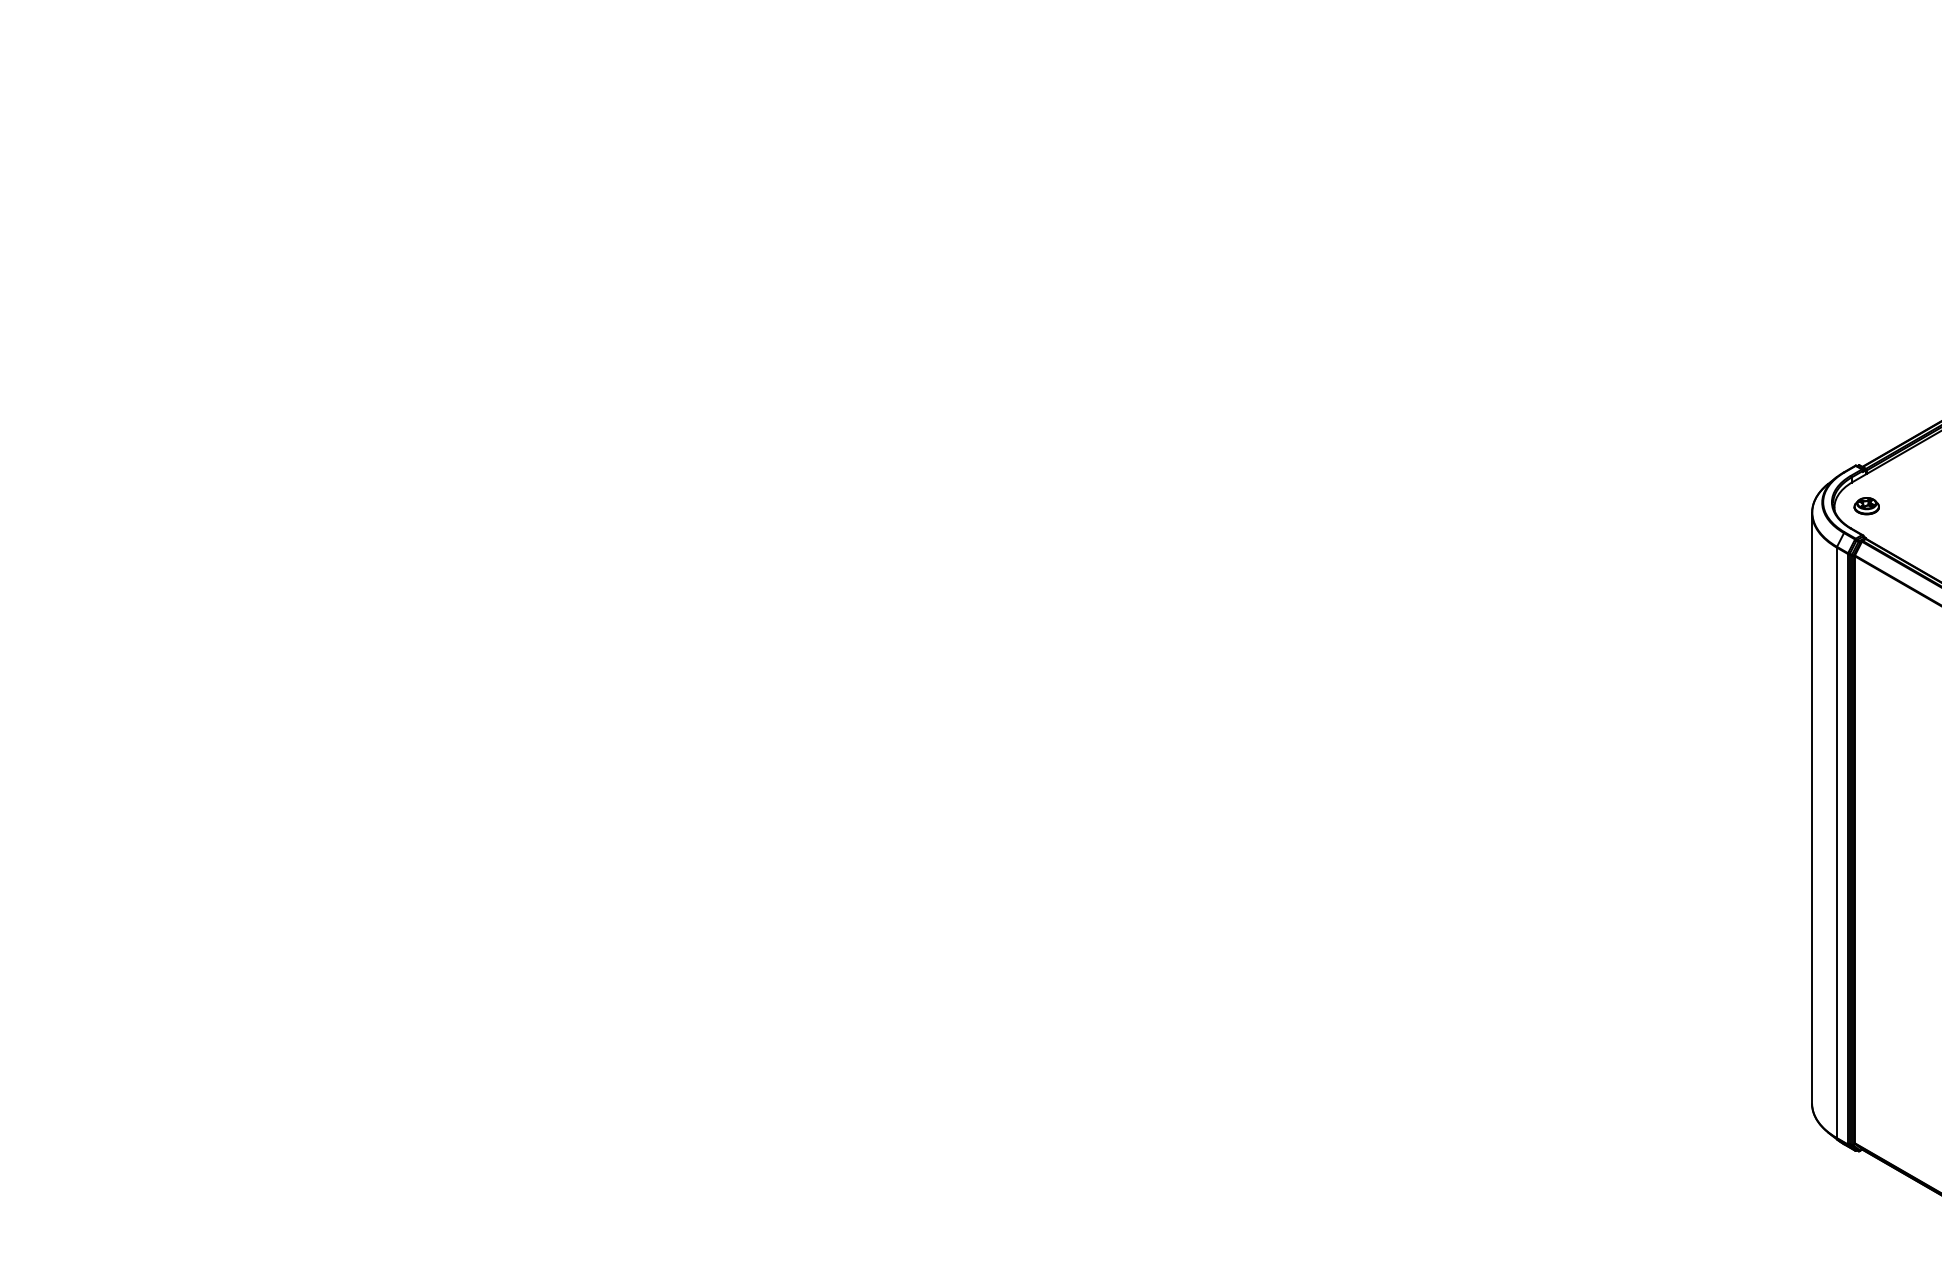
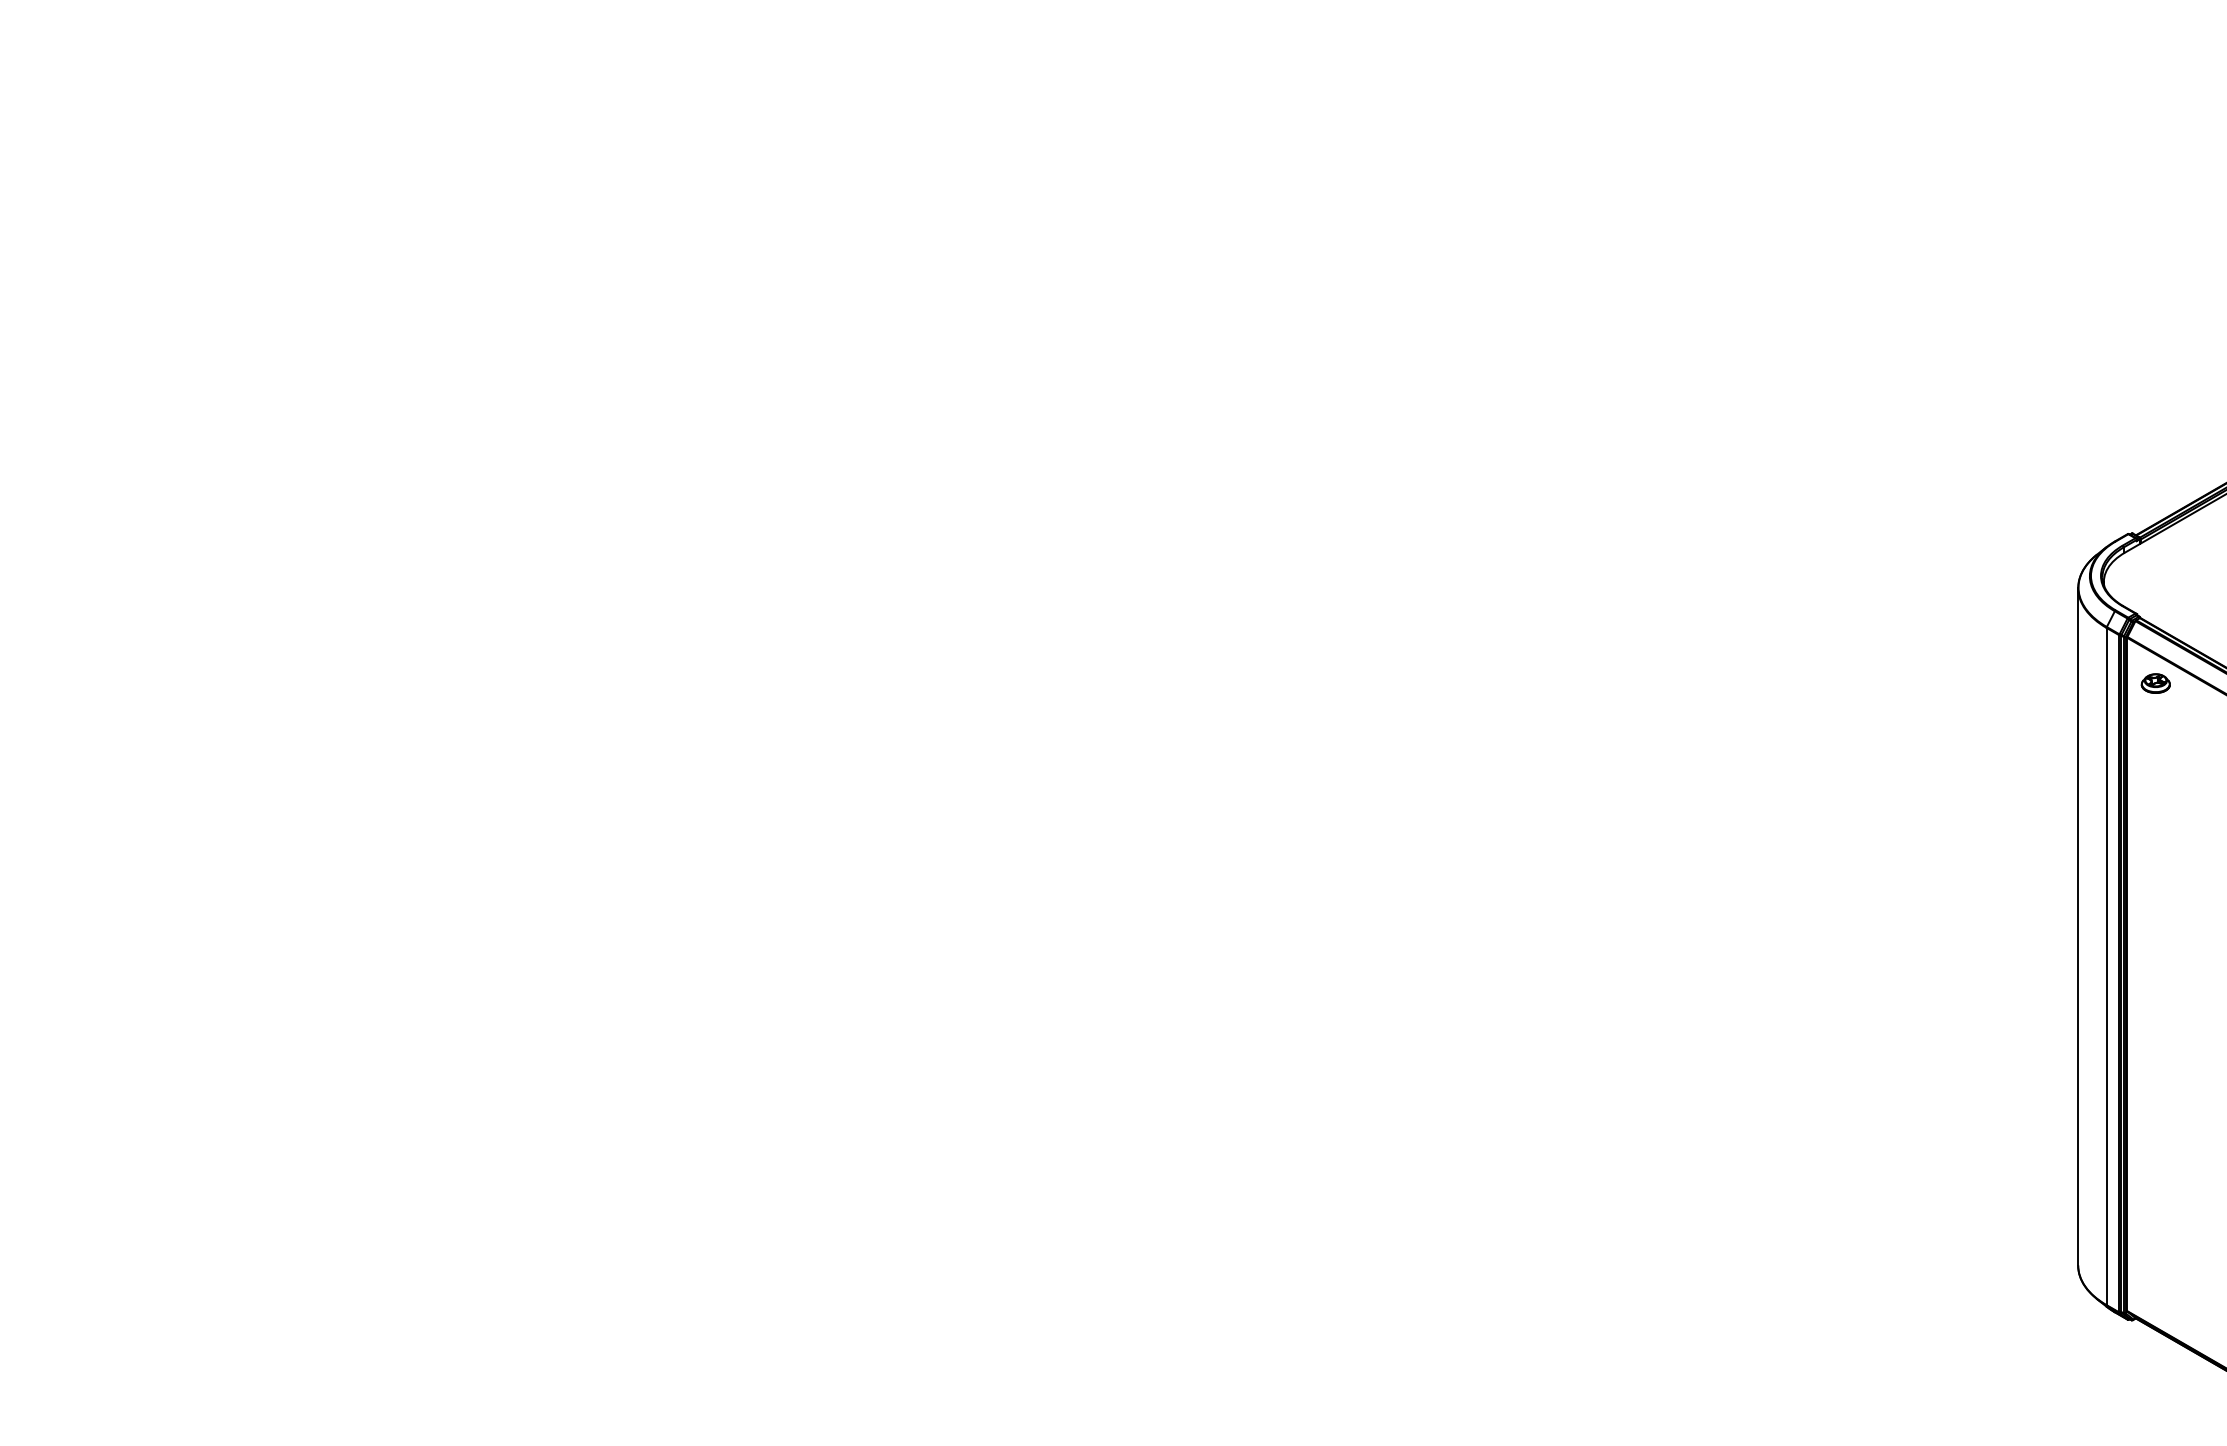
part: (1866, 506) -> (2155, 684), moved

